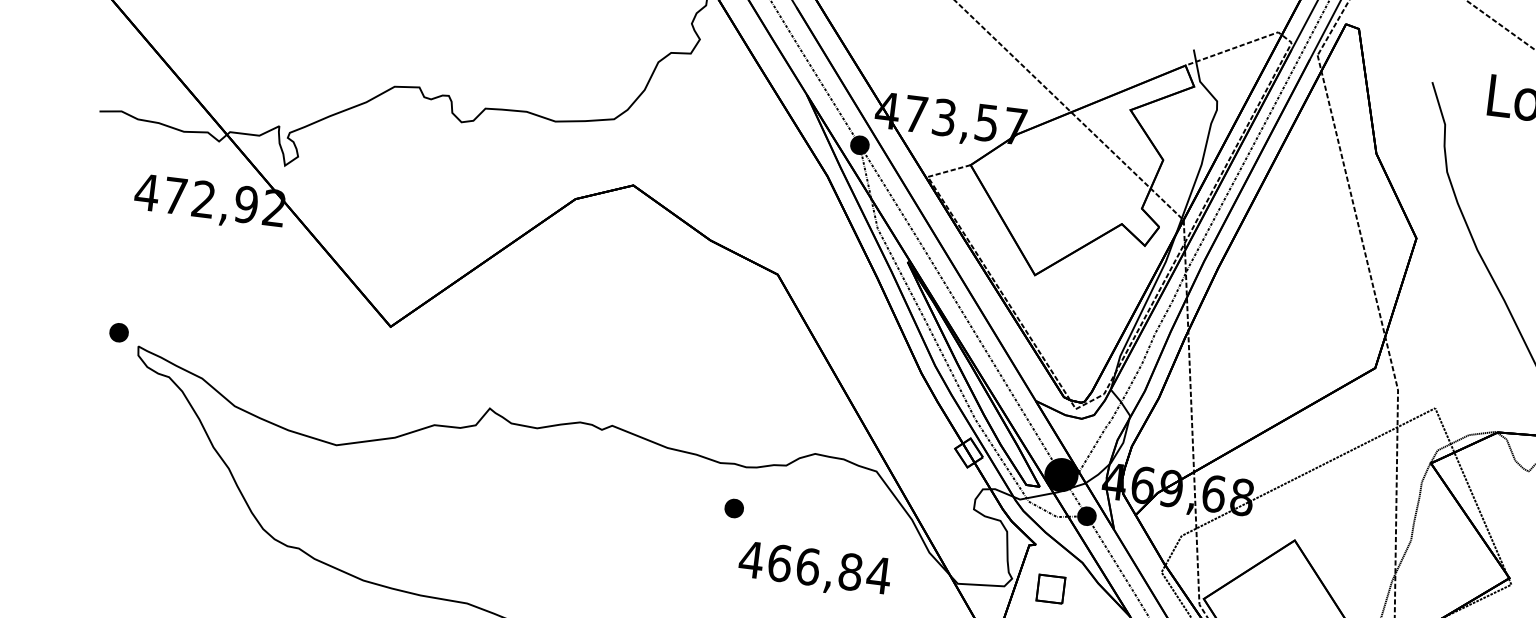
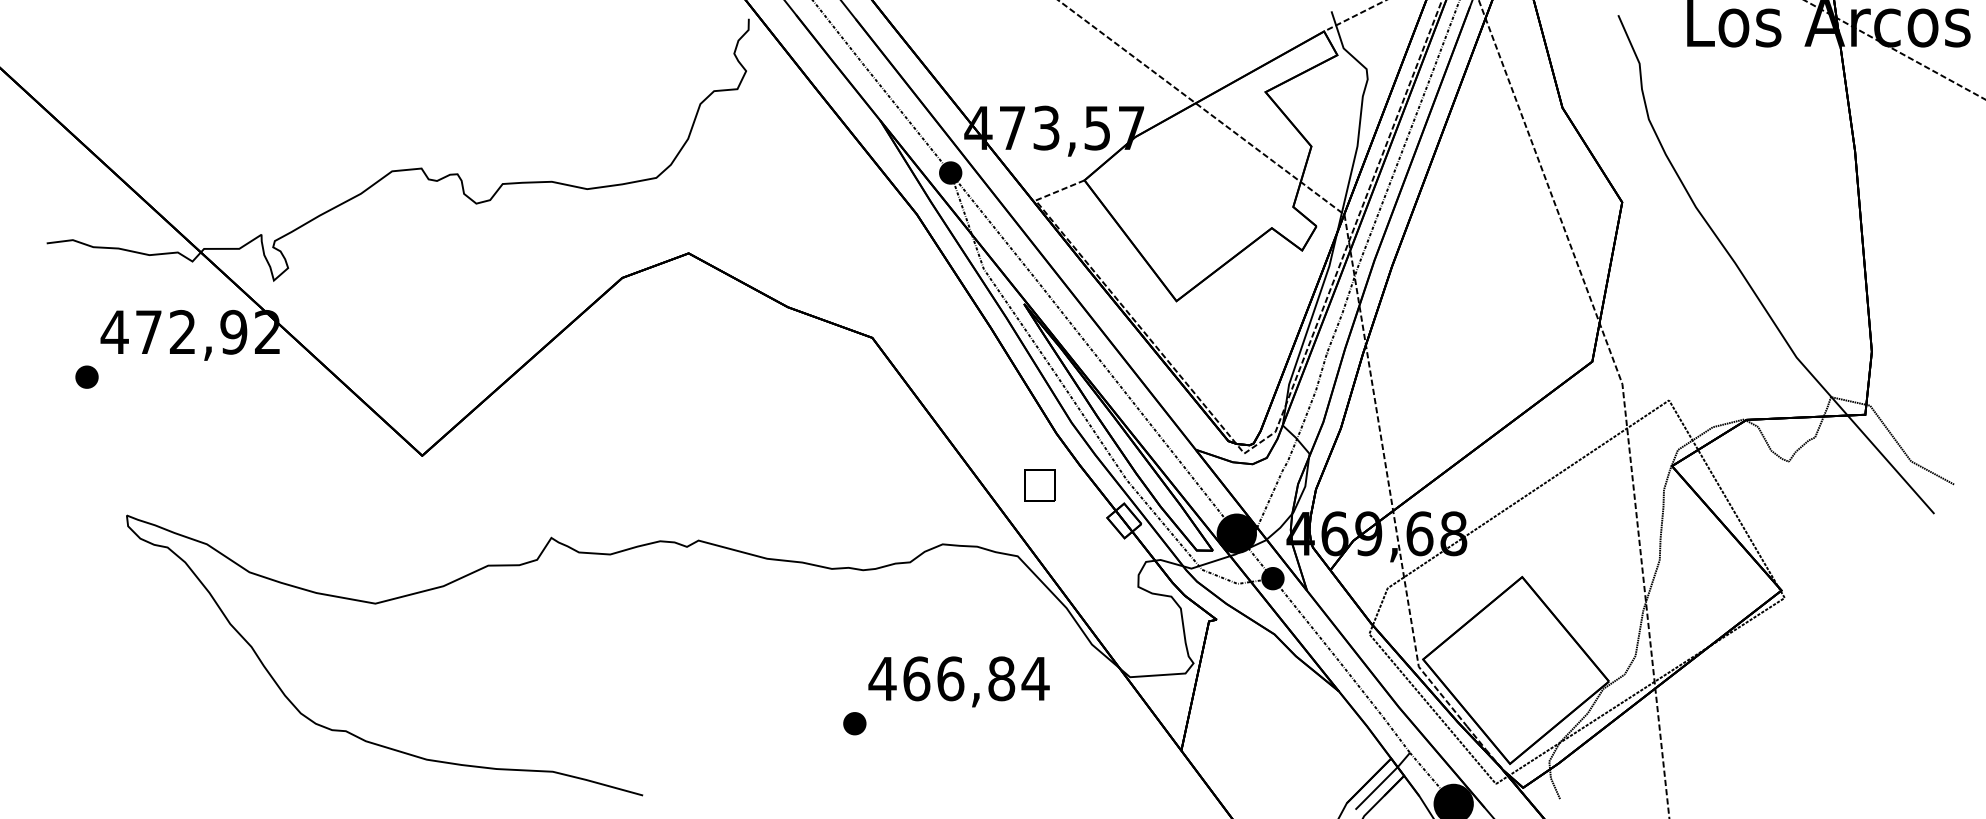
part: (118, 332) -> (86, 376), moved
part: (733, 508) -> (854, 723), moved
part: (1050, 589) -> (1039, 485), moved

